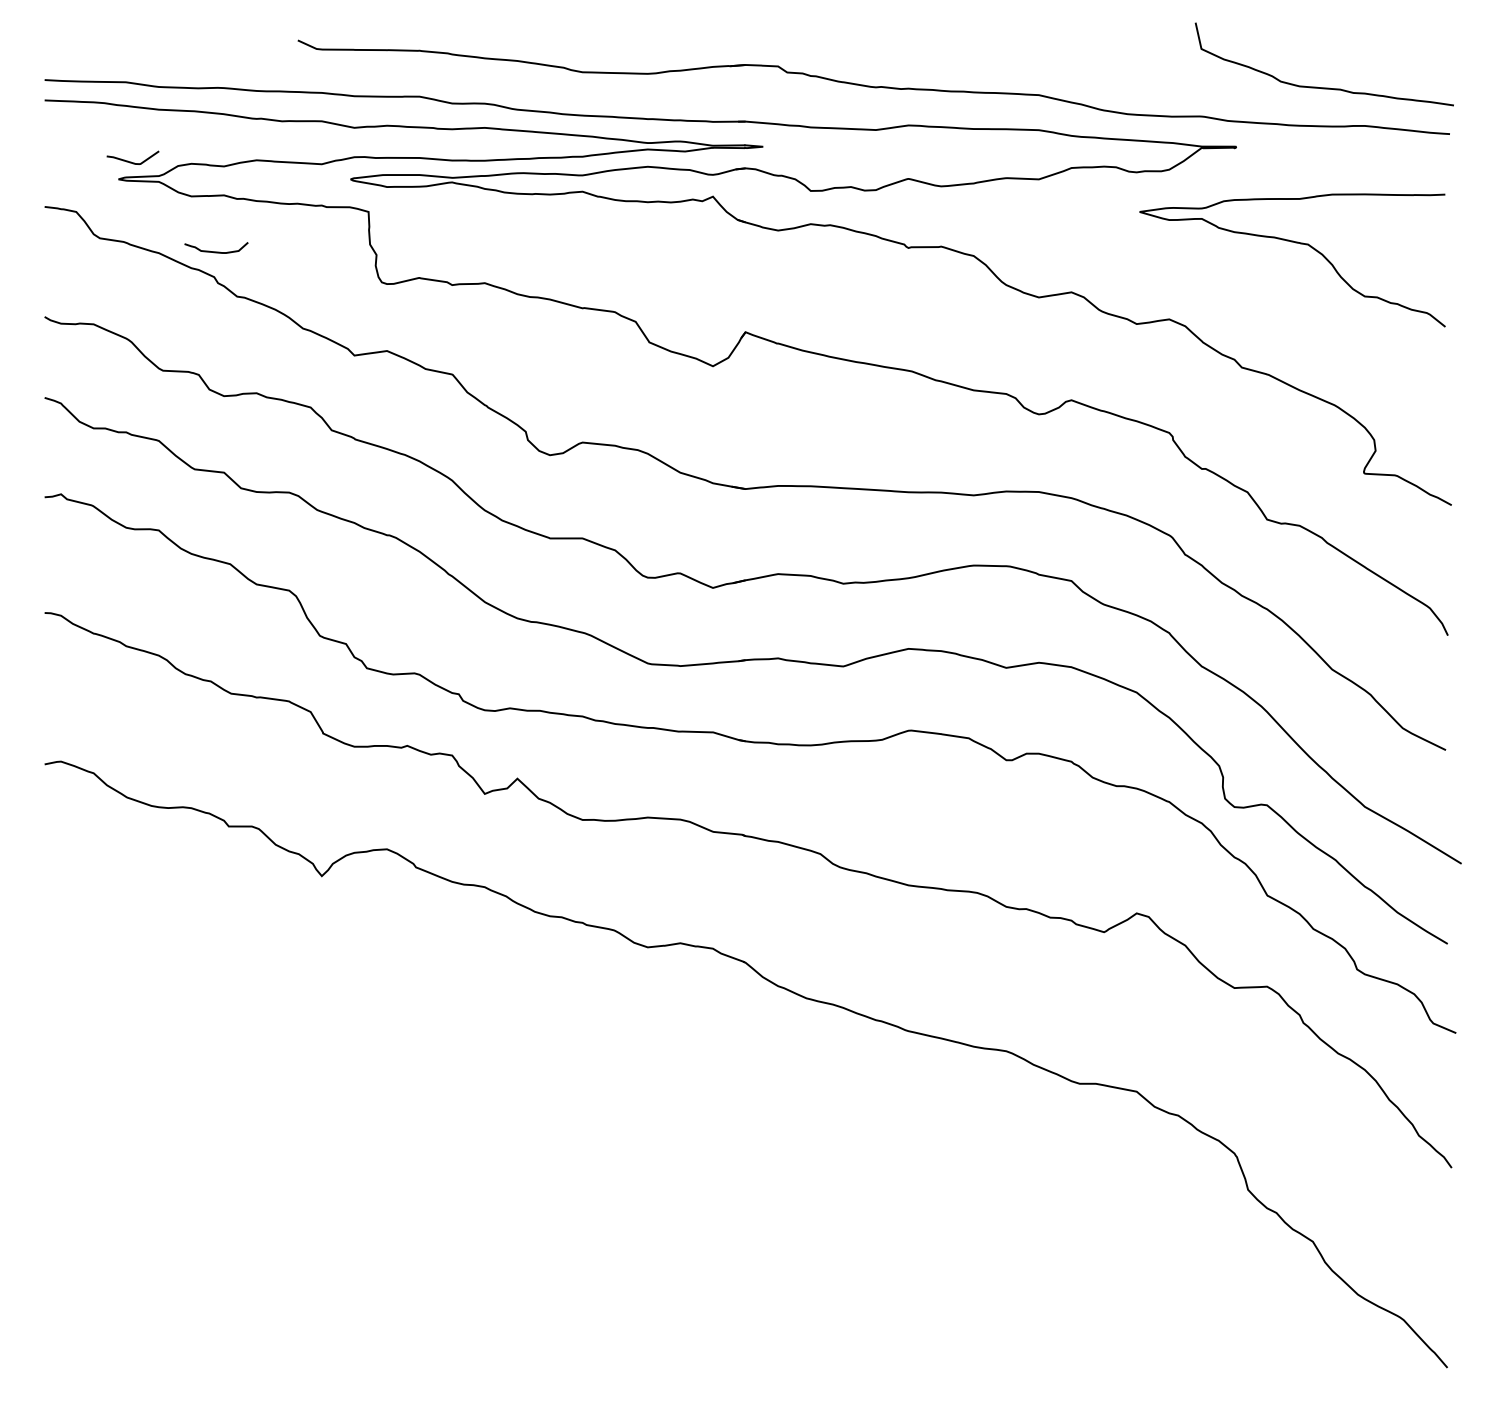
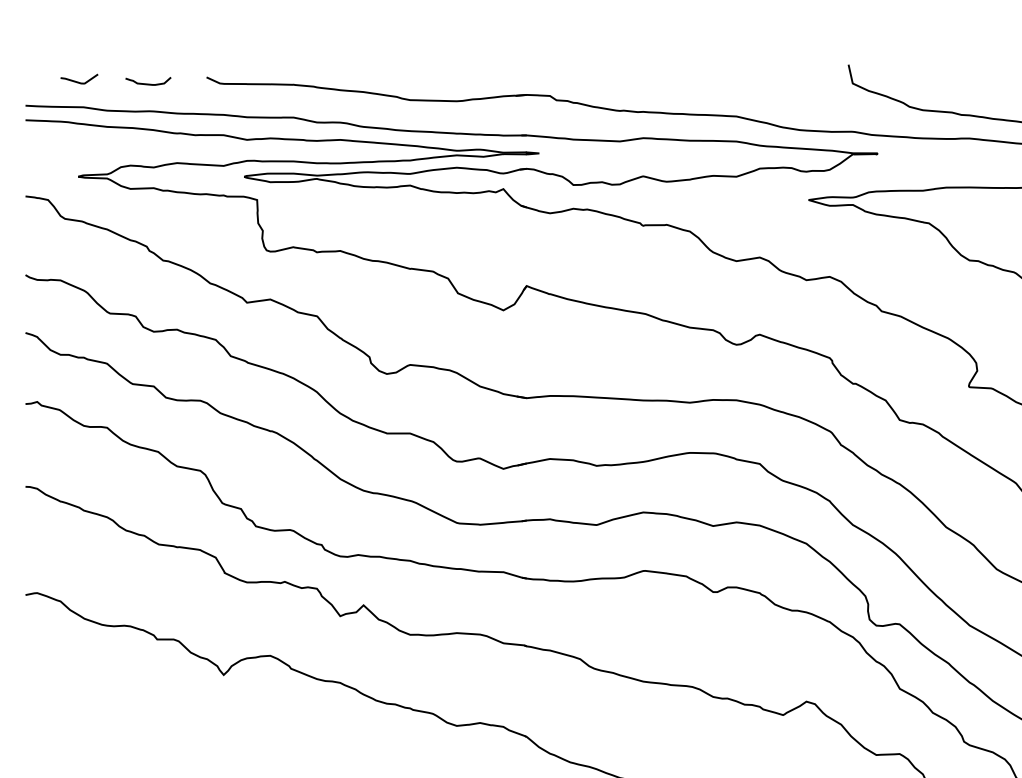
curve: (131, 161) -> (78, 81), moved
curve: (216, 251) -> (148, 83), moved

